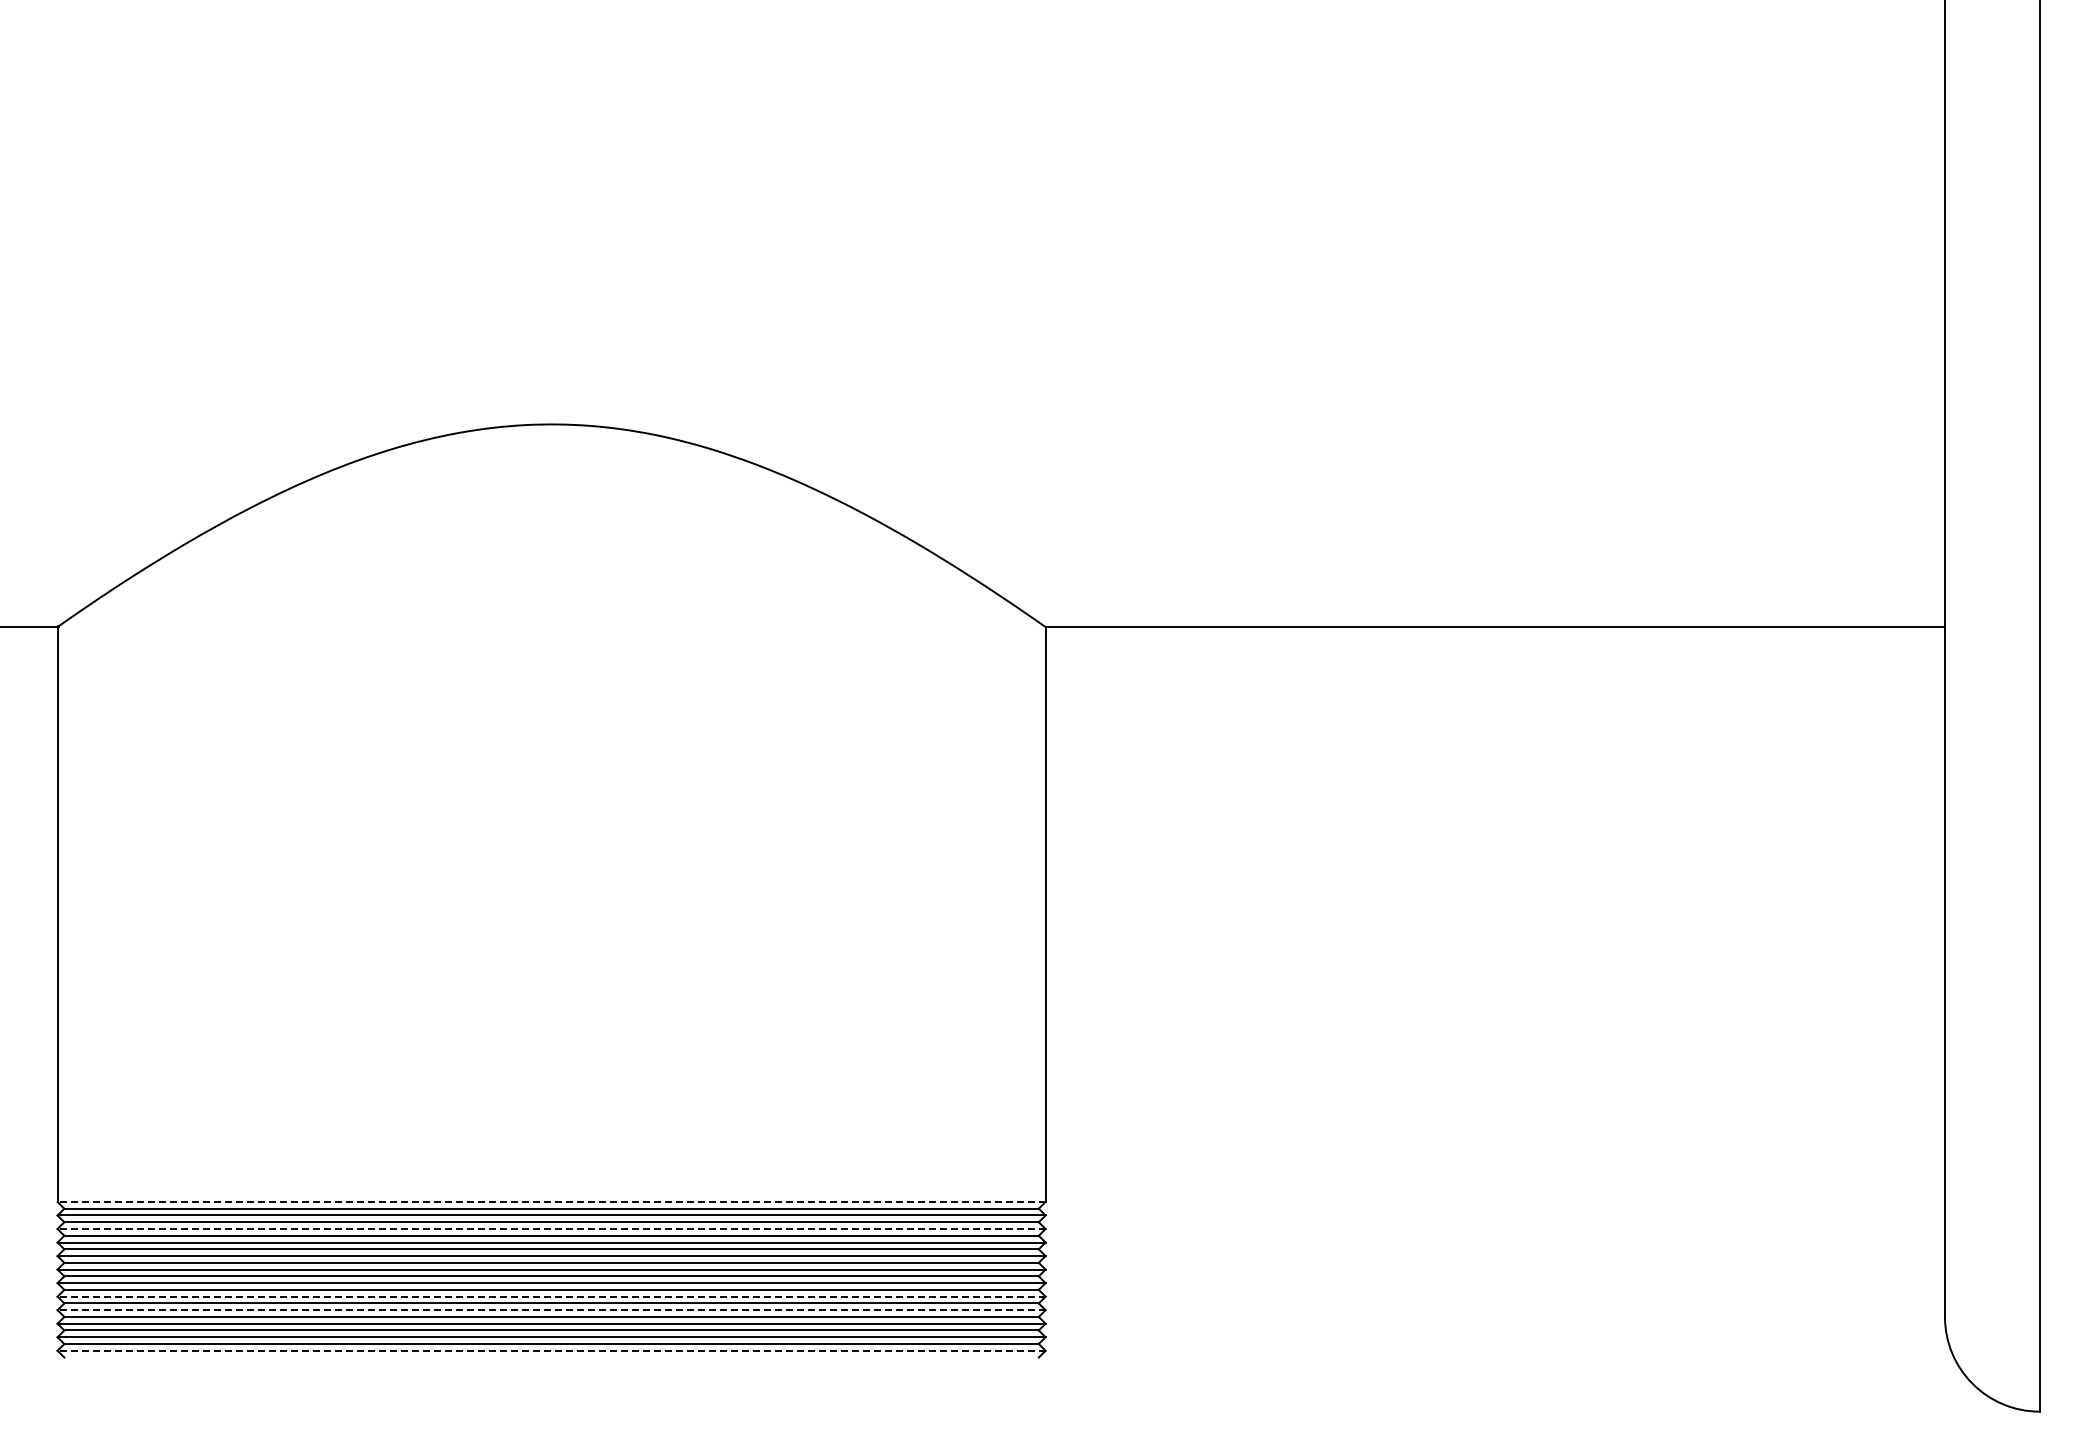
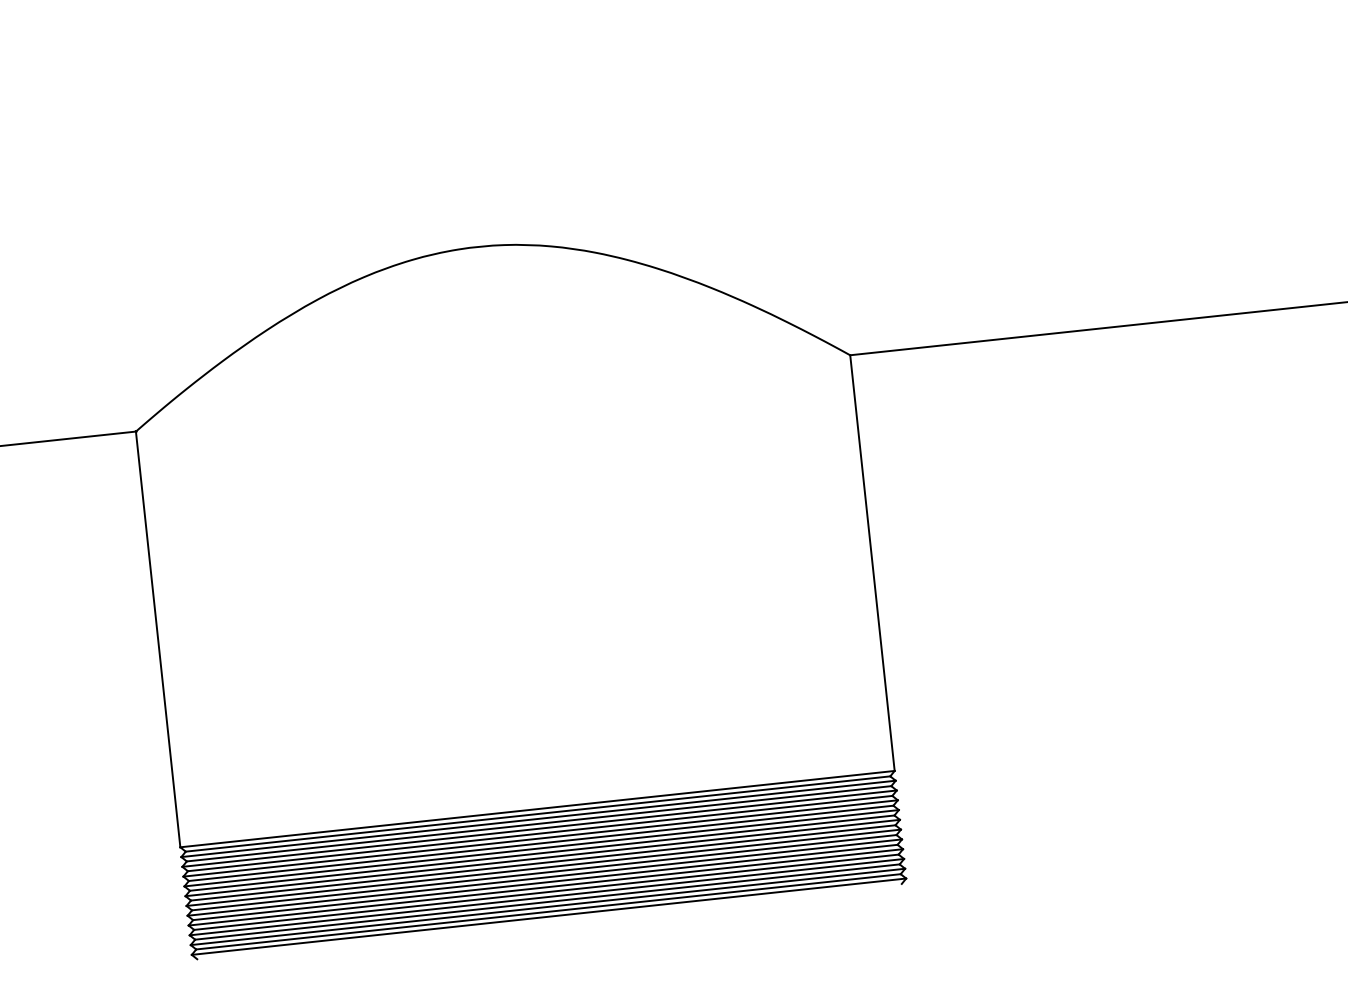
line: (551, 1201) -> (537, 808), dashed -> solid
line: (551, 1229) -> (539, 829), dashed -> solid
line: (551, 1296) -> (544, 877), dashed -> solid
line: (551, 1310) -> (545, 887), dashed -> solid
line: (551, 1350) -> (548, 916), dashed -> solid

